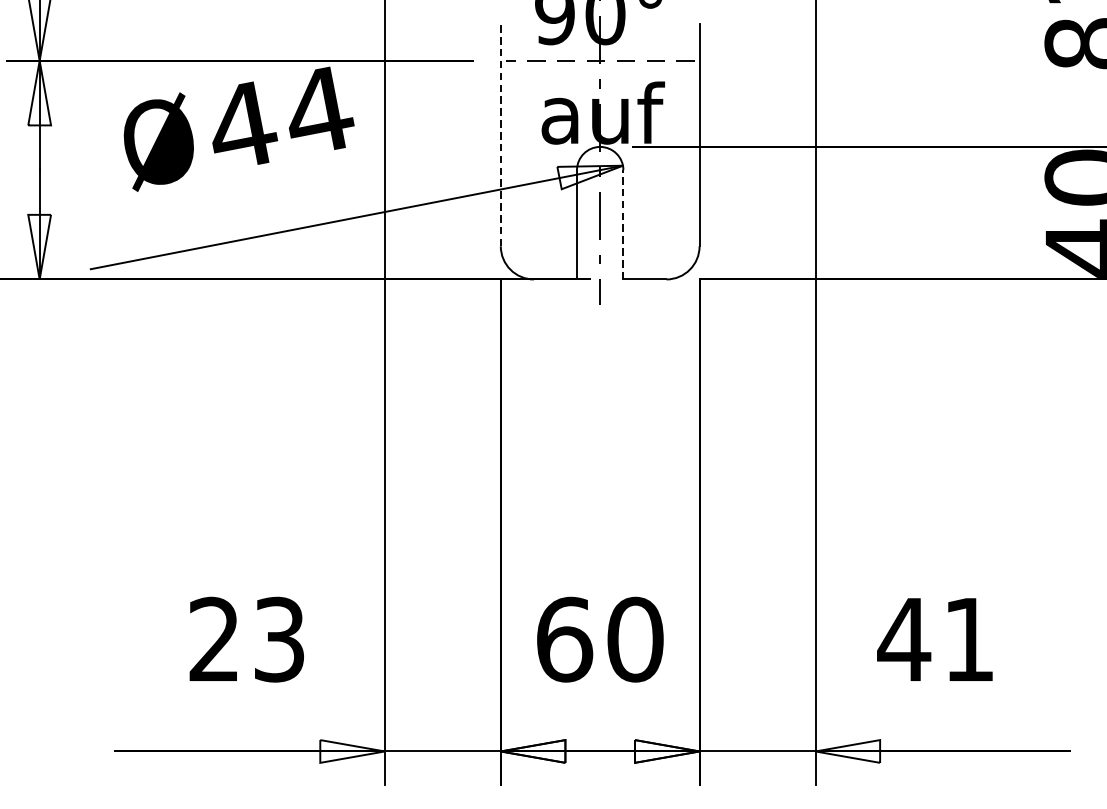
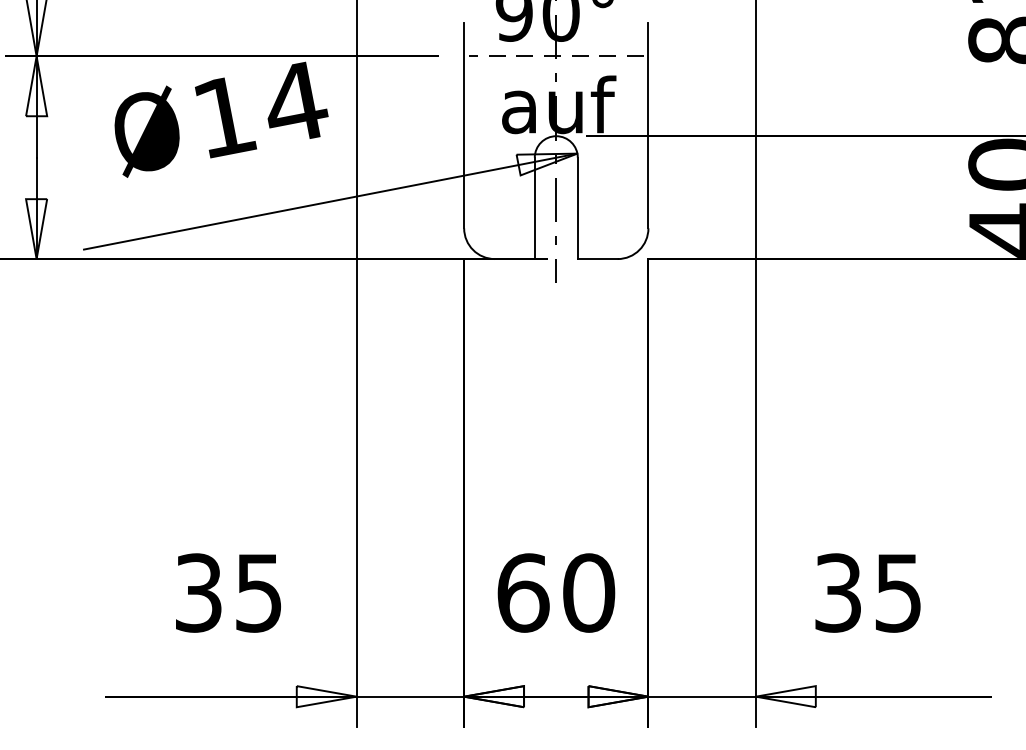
text: (244, 125) -> (226, 116), 44 -> 14
line: (501, 135) -> (464, 125), dashed -> solid
line: (623, 224) -> (577, 208), dashed -> solid
text: (246, 639) -> (228, 592), 23 -> 35
text: (934, 639) -> (866, 592), 41 -> 35

